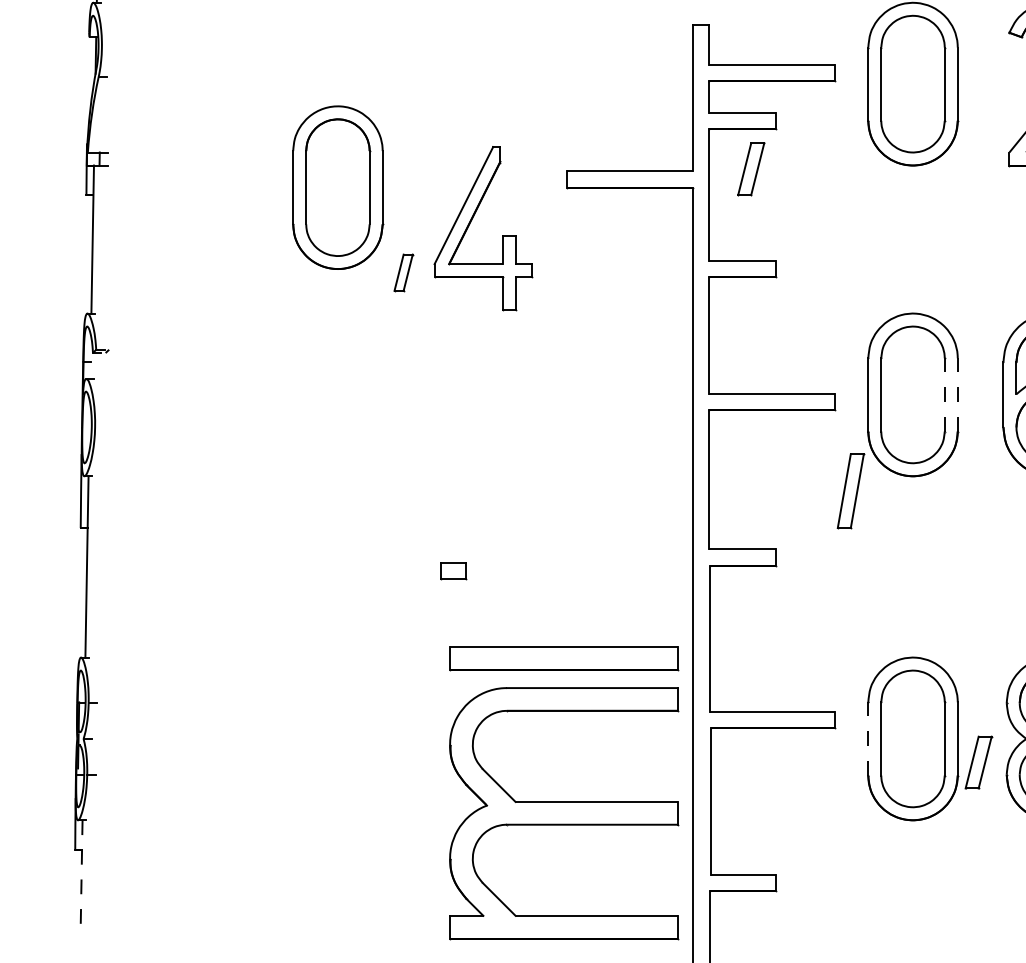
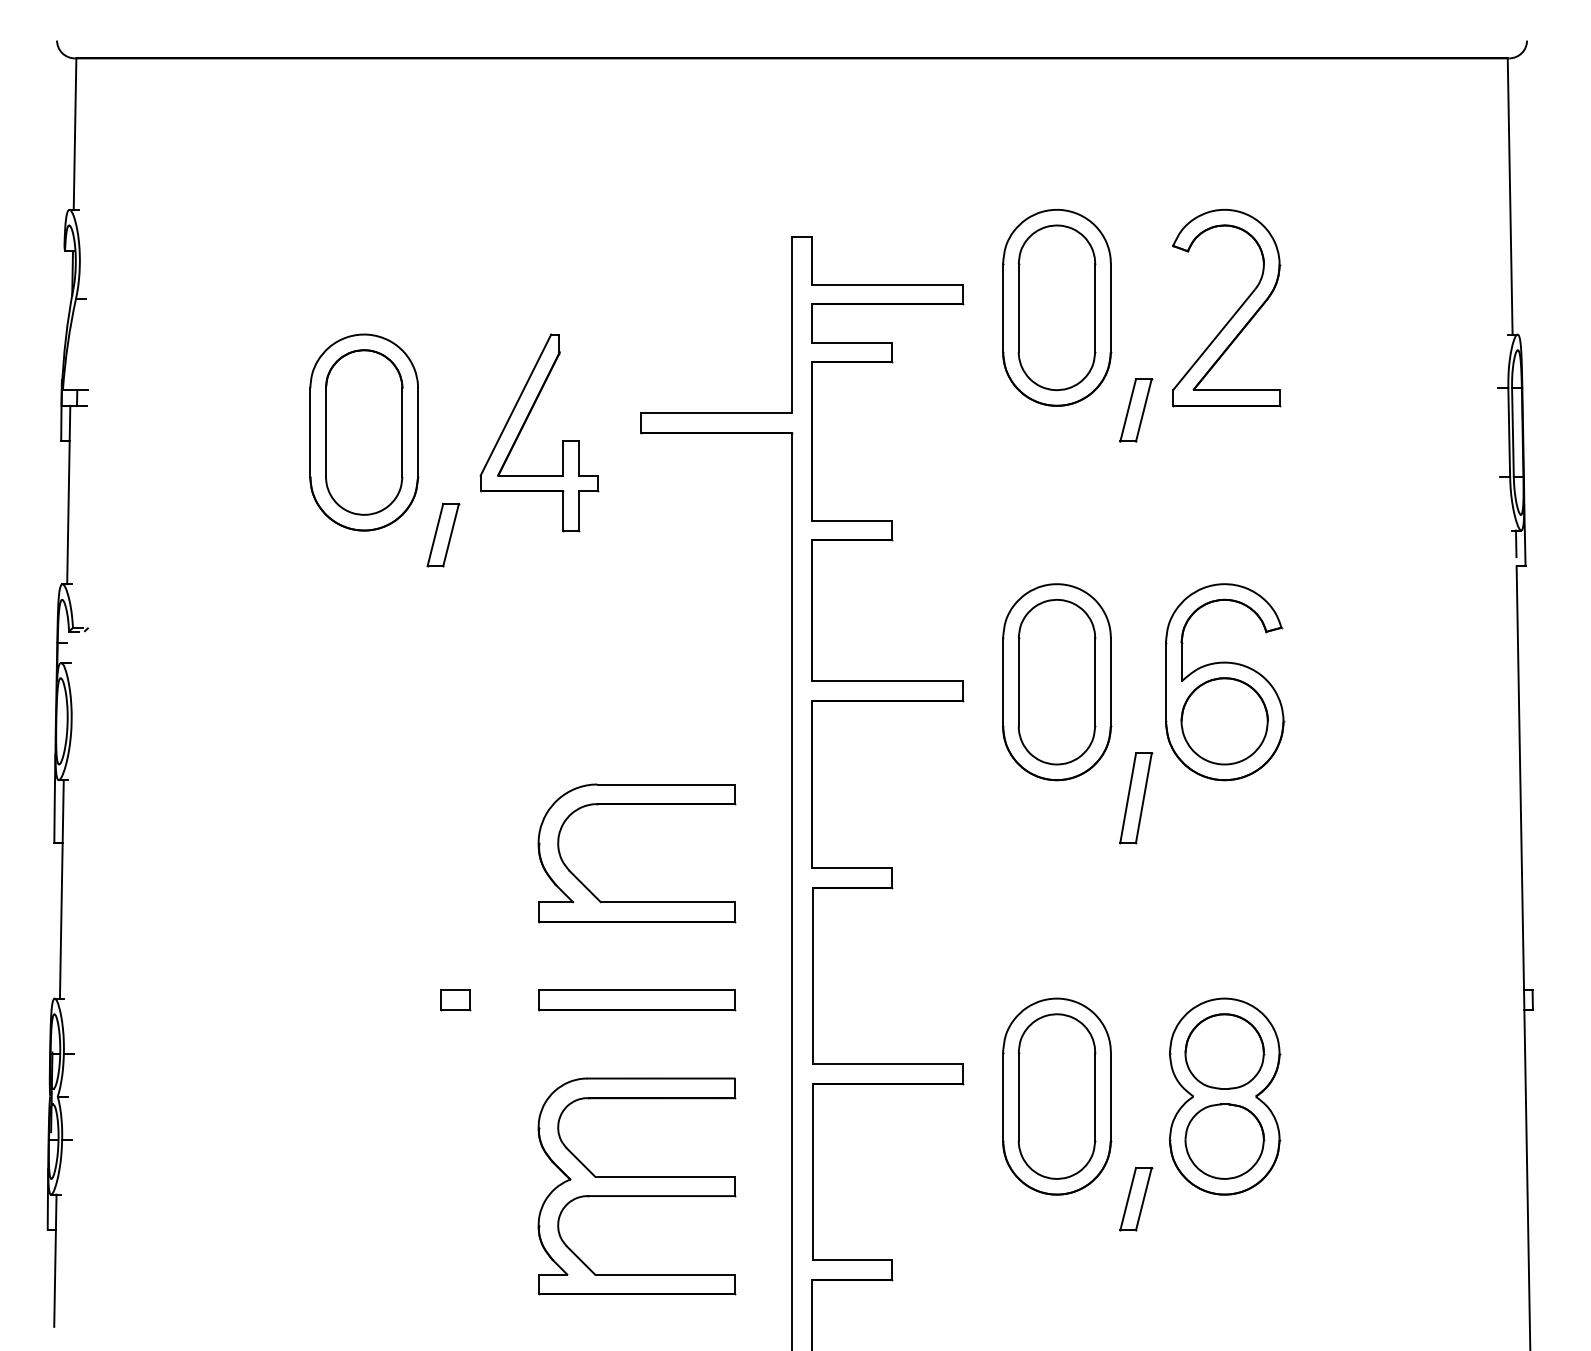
part: (751, 169) -> (1136, 410), moved
part: (471, 222) -> (524, 425), moved
part: (403, 272) -> (443, 534), size x1.43
line: (945, 394) -> (1095, 681), dashed -> solid
line: (957, 394) -> (1110, 681), dashed -> solid
part: (851, 491) -> (1136, 798), moved
part: (453, 571) -> (455, 1000), moved
part: (563, 576) -> (636, 901), added
part: (564, 659) -> (637, 1000), size x0.71
line: (868, 738) -> (1003, 1096), dashed -> solid
part: (979, 762) -> (1136, 1198), moved
part: (563, 813) -> (636, 1186), size x0.71
line: (81, 875) -> (55, 1261), dashed -> solid

